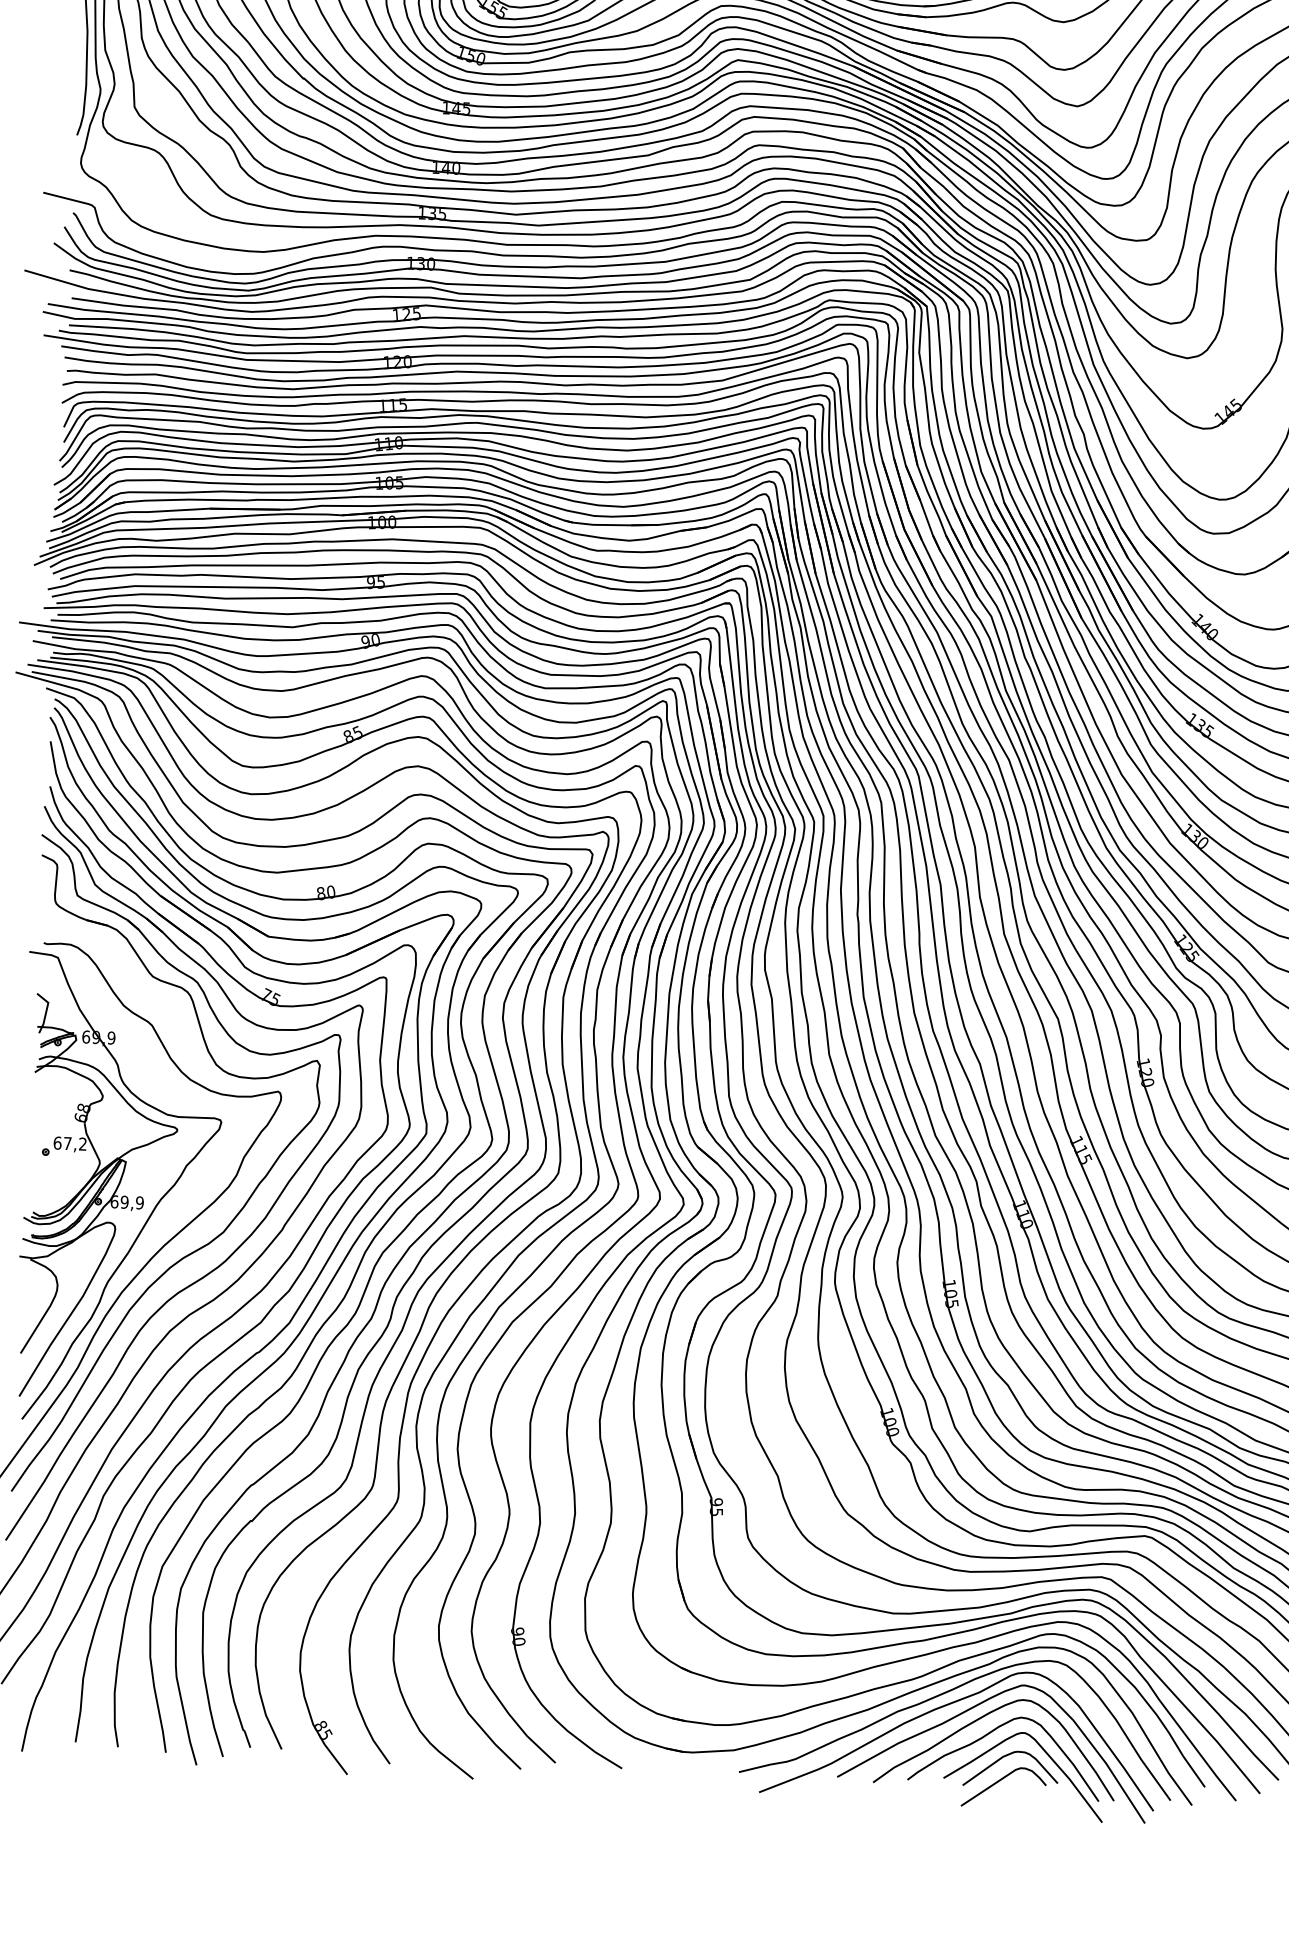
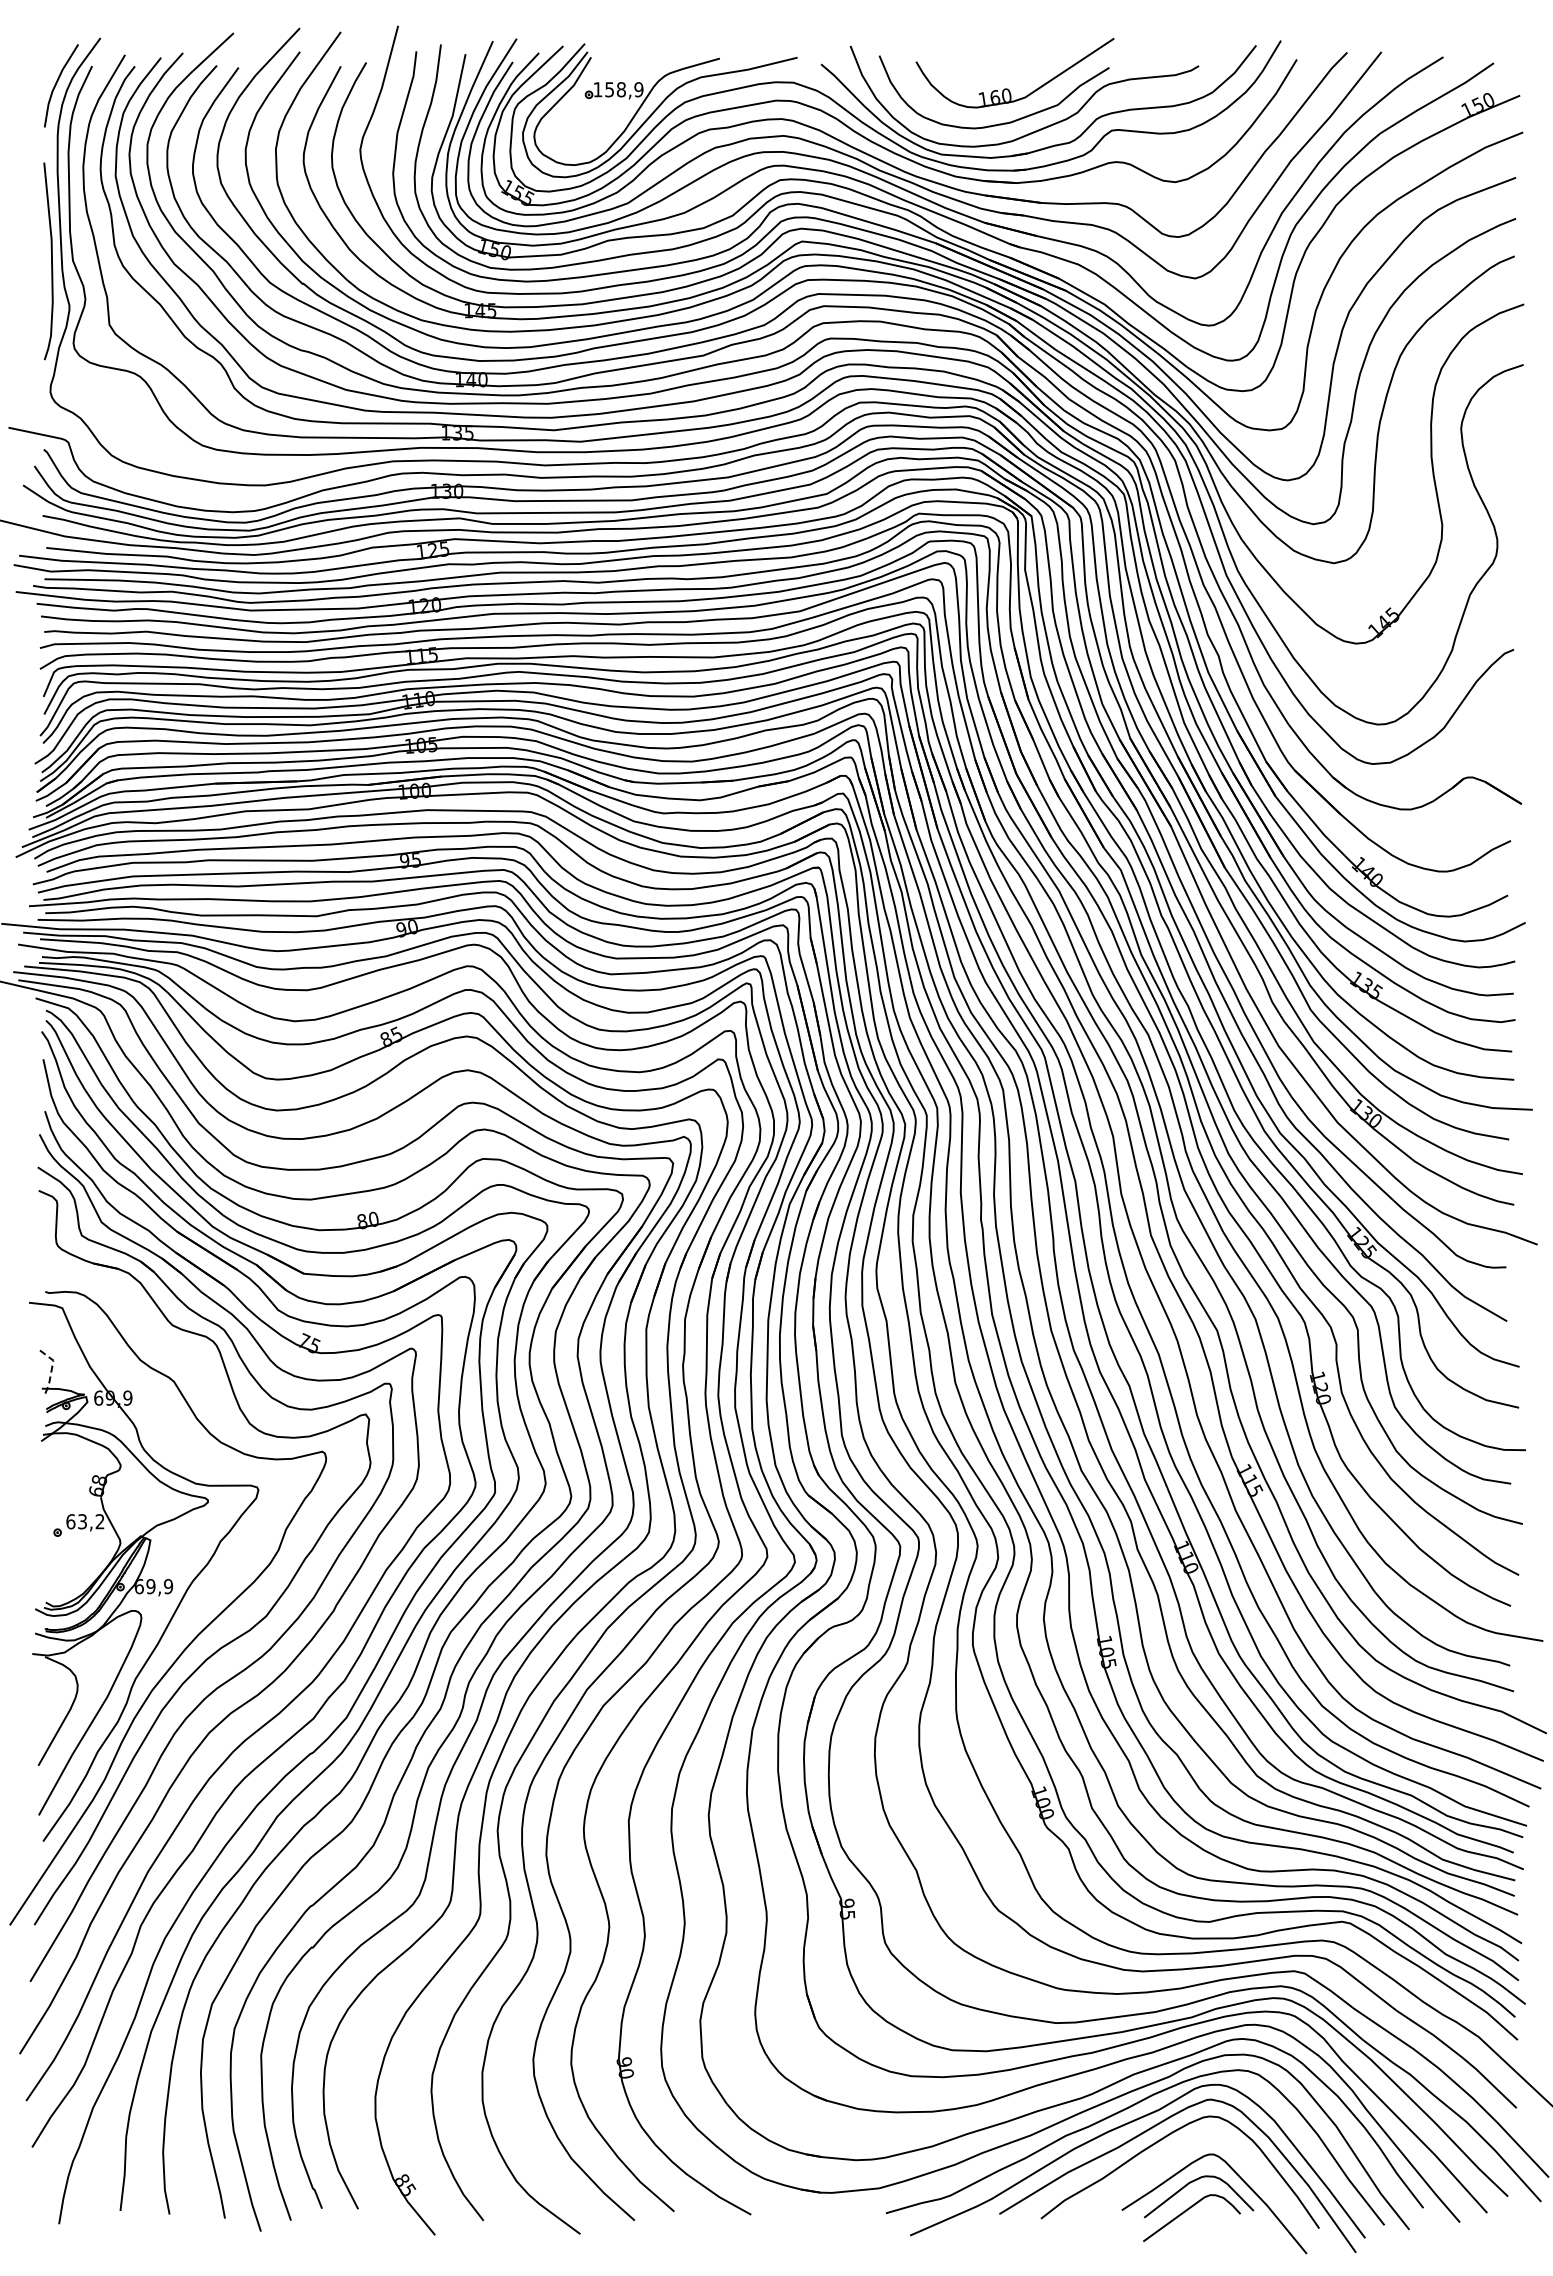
line: (46, 1012) -> (51, 1371), solid -> dashed
text: (67, 1143) -> (82, 1521), 67,2 -> 63,2
curve: (988, 1735) -> (1171, 2158), removed

